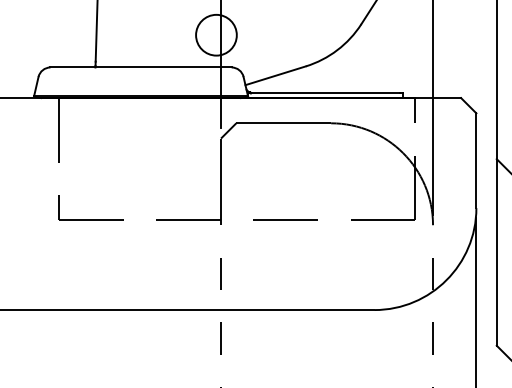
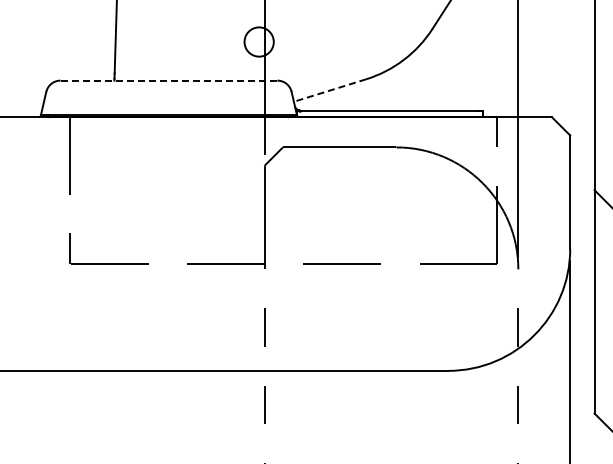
circle: (215, 34) -> (258, 41), size x0.6
line: (140, 67) -> (168, 80), solid -> dashed
line: (276, 75) -> (330, 90), solid -> dashed

